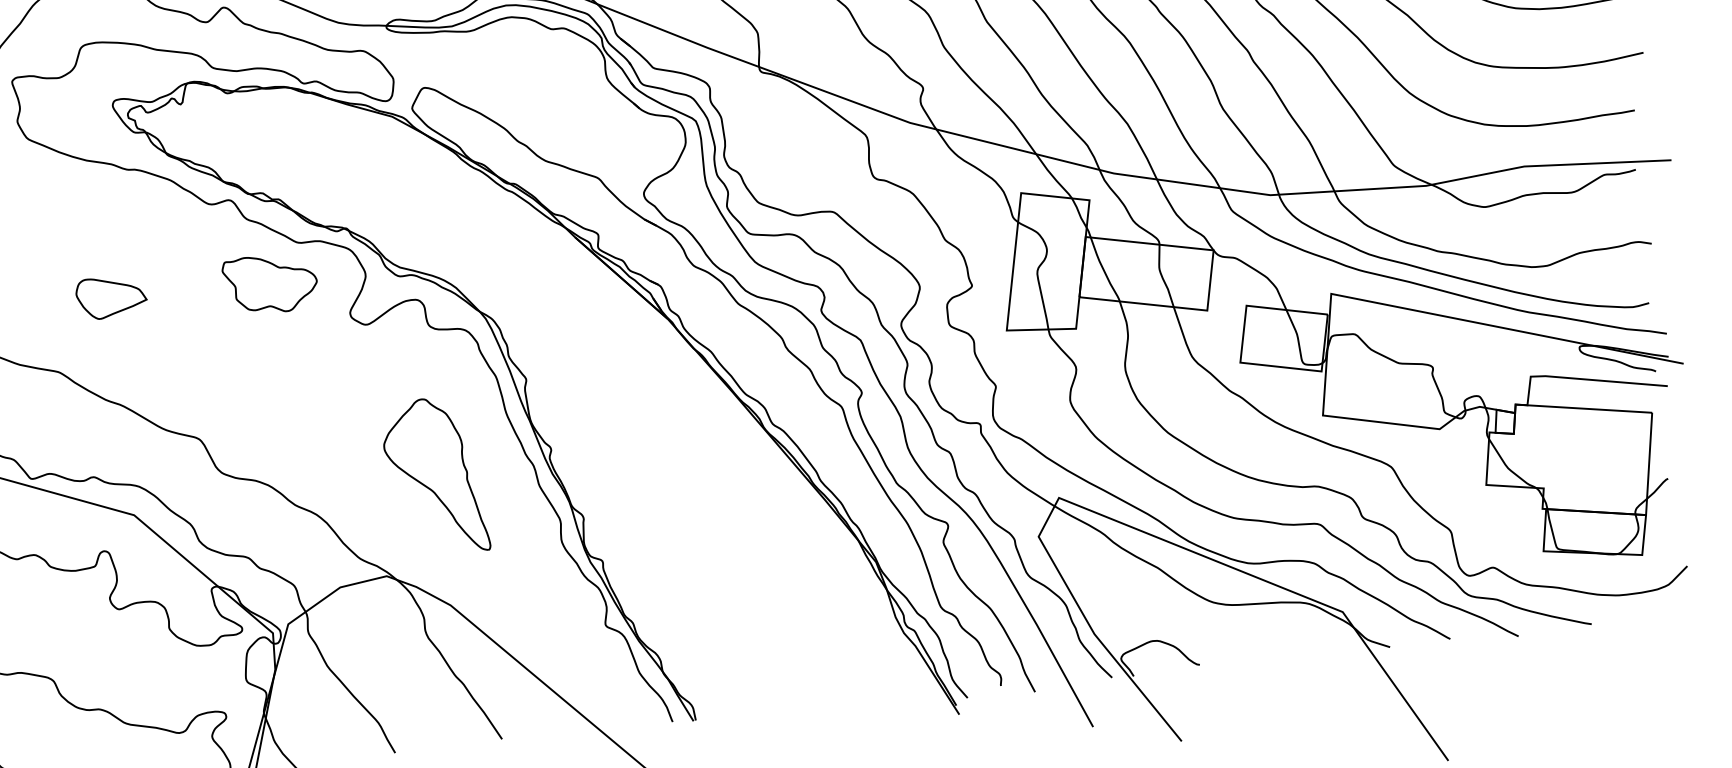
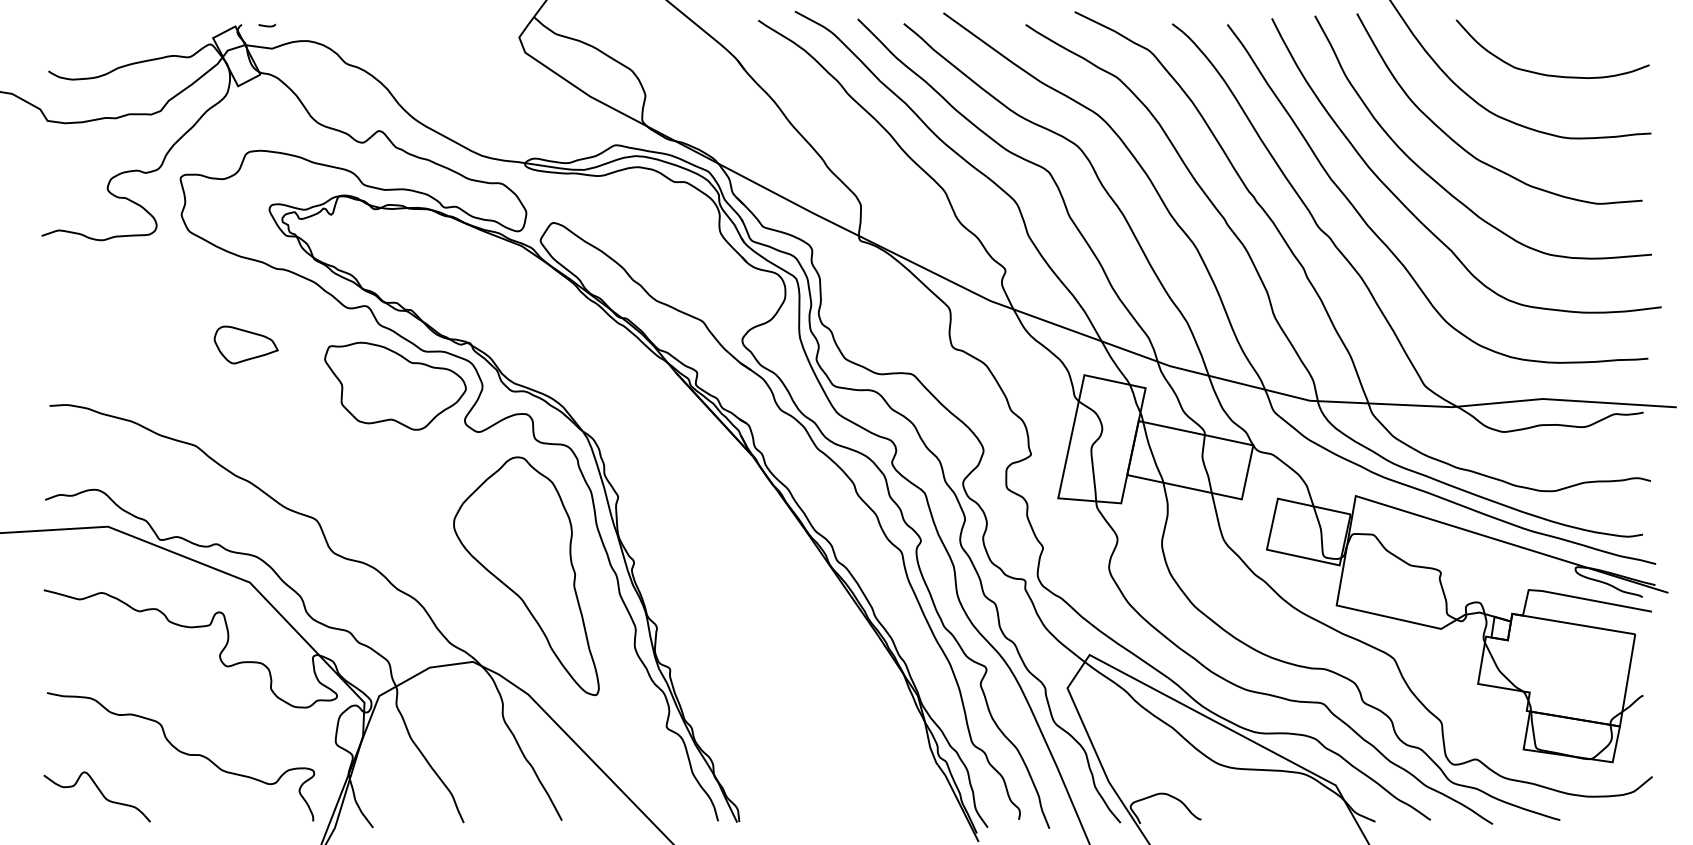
part: (270, 283) -> (395, 385), size x1.67
part: (110, 296) -> (245, 344), moved
part: (435, 476) -> (526, 576), size x1.67

